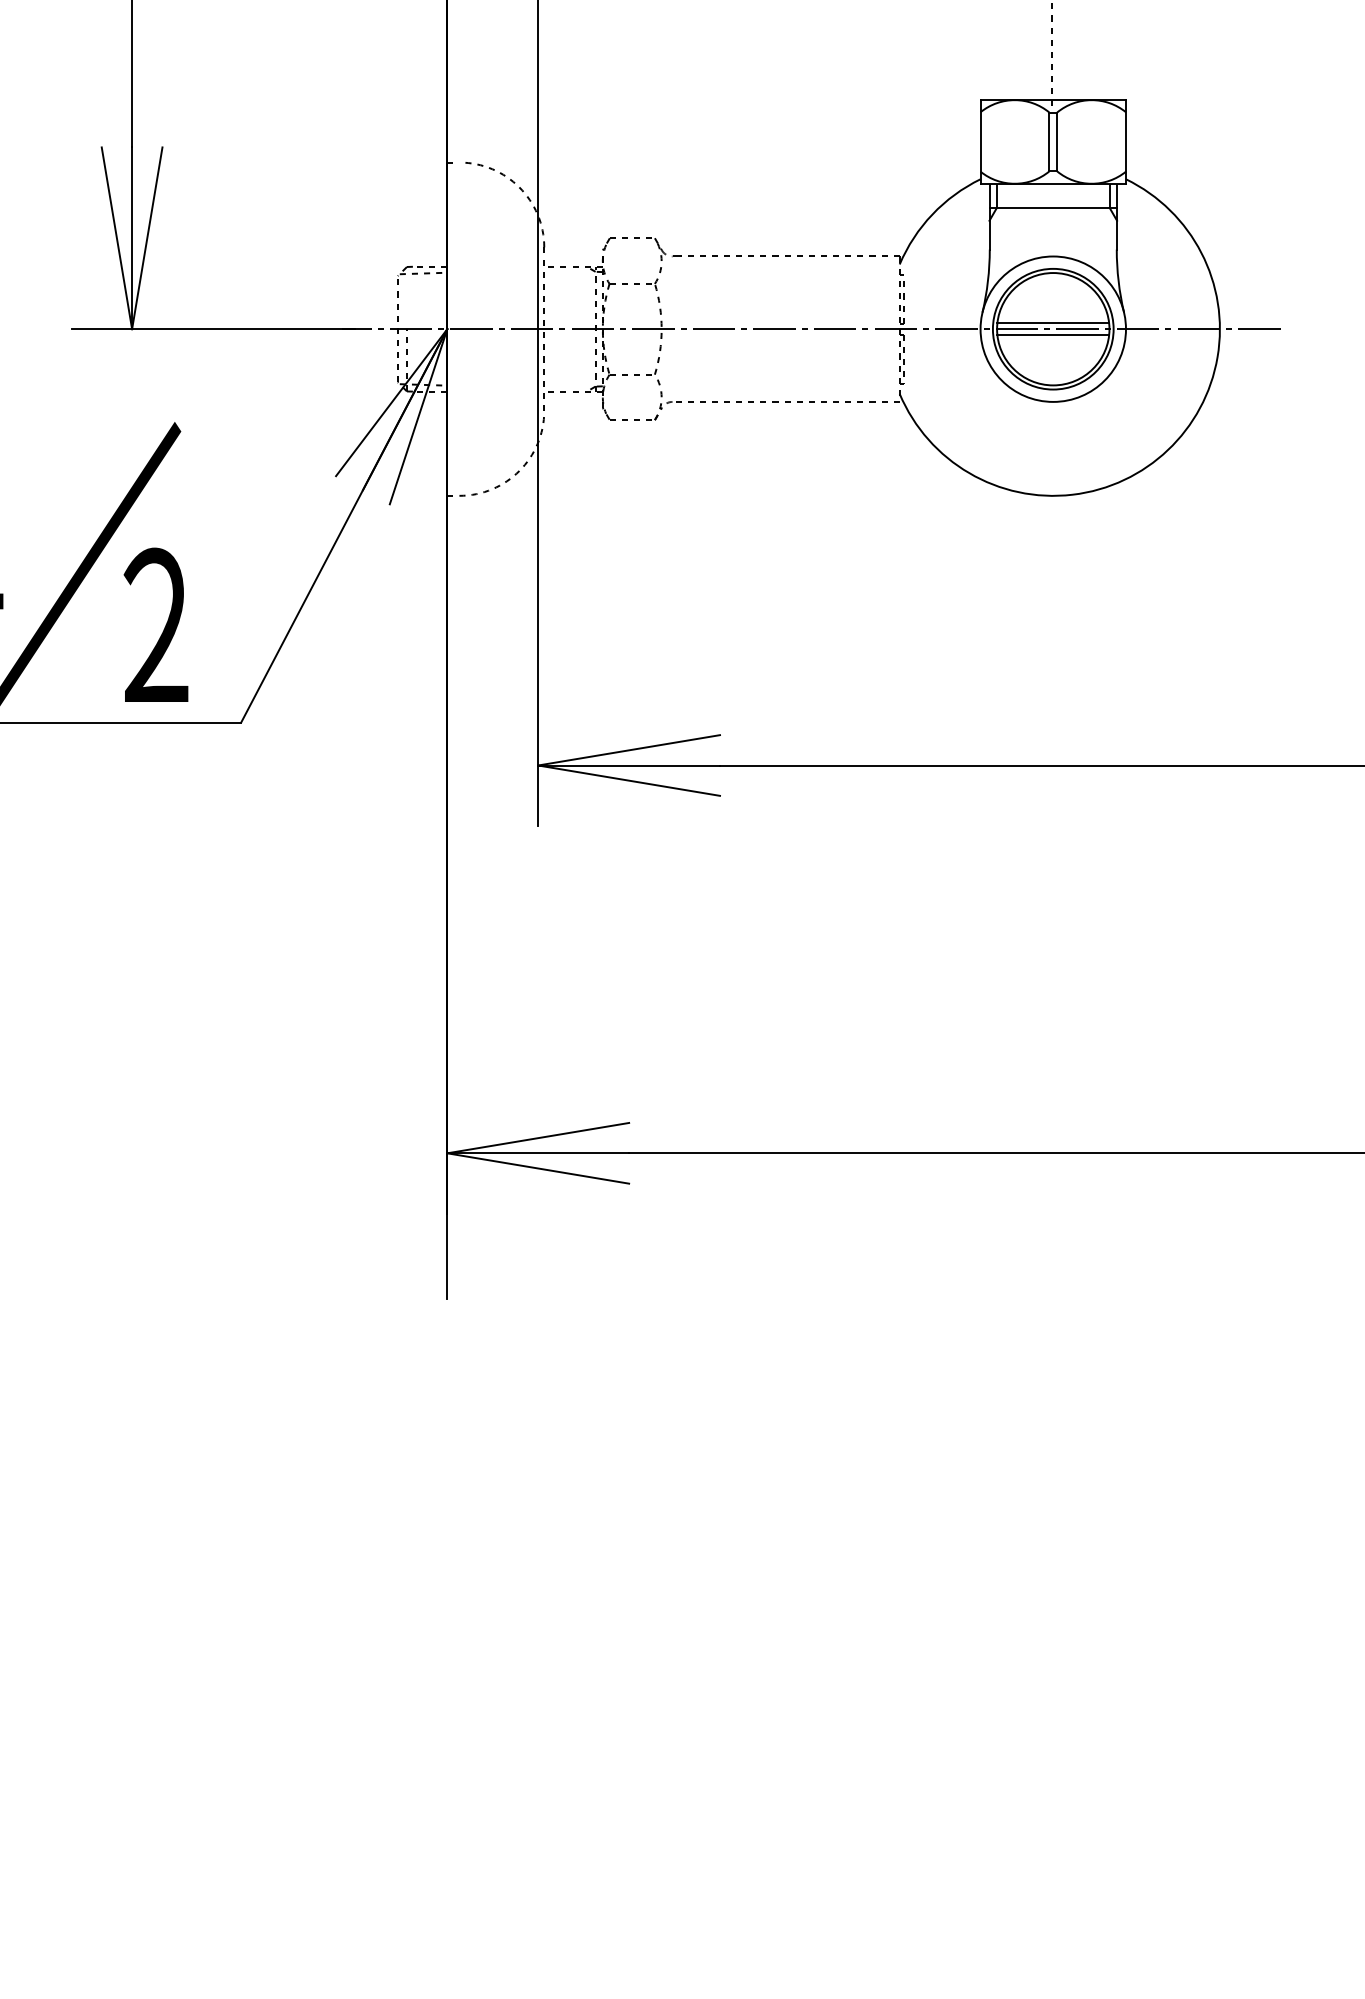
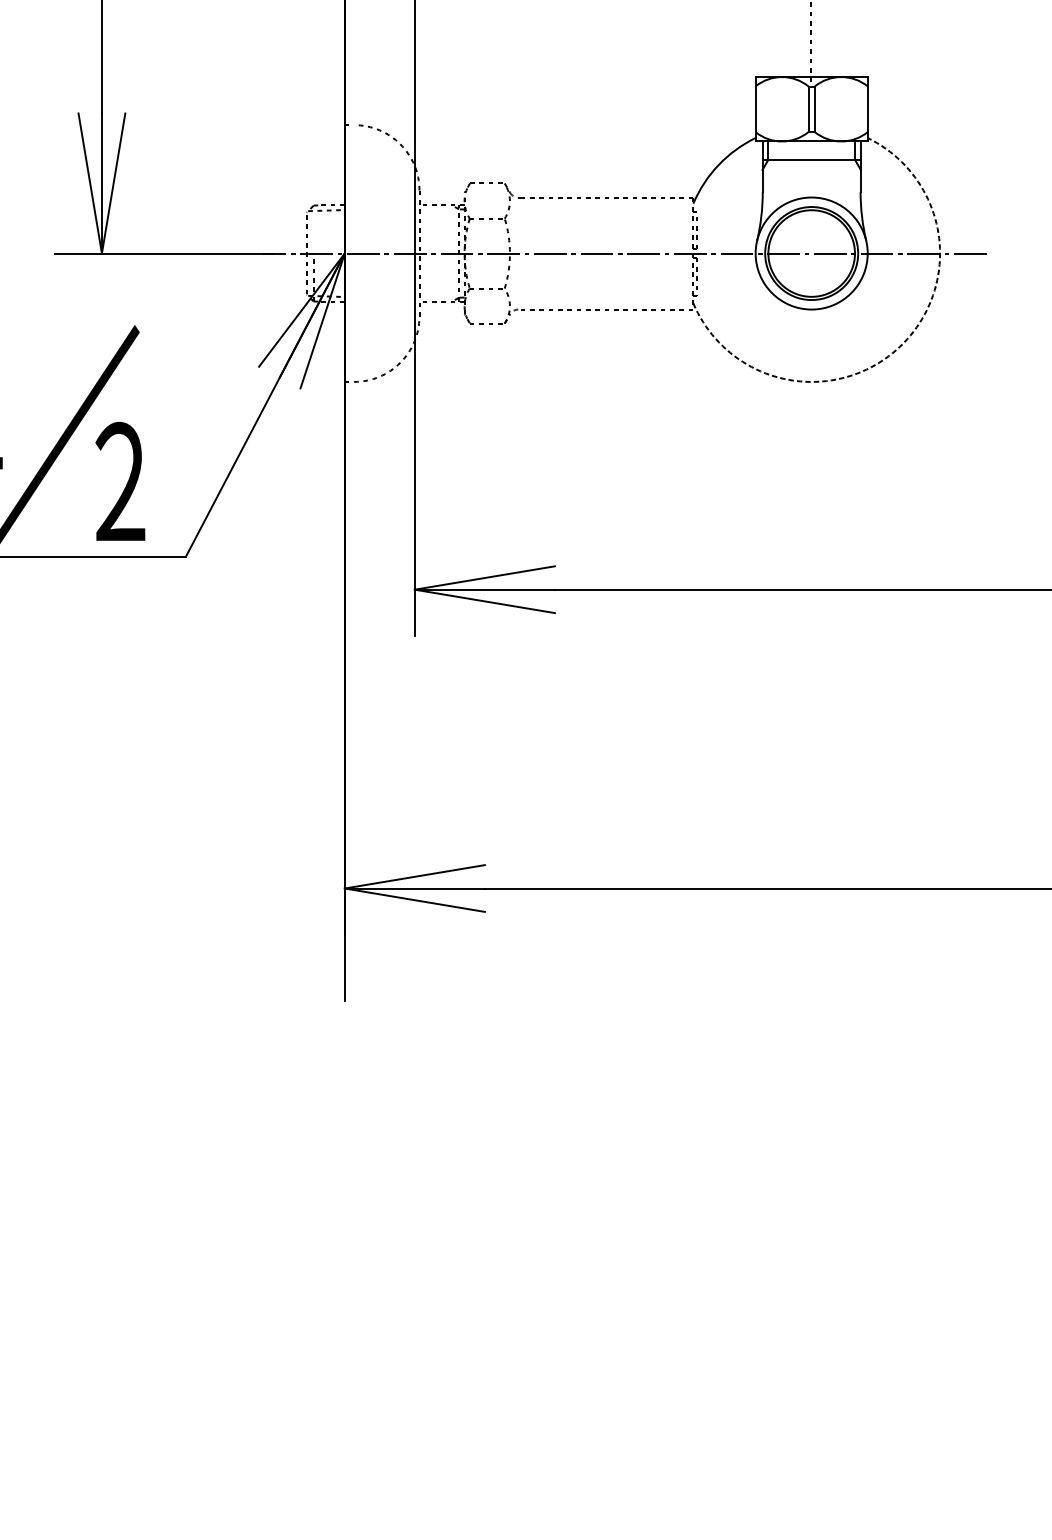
line: (1053, 323) -> (811, 249), removed
line: (1053, 335) -> (811, 258), removed
arc: (1167, 450) -> (899, 346), solid -> dashed

